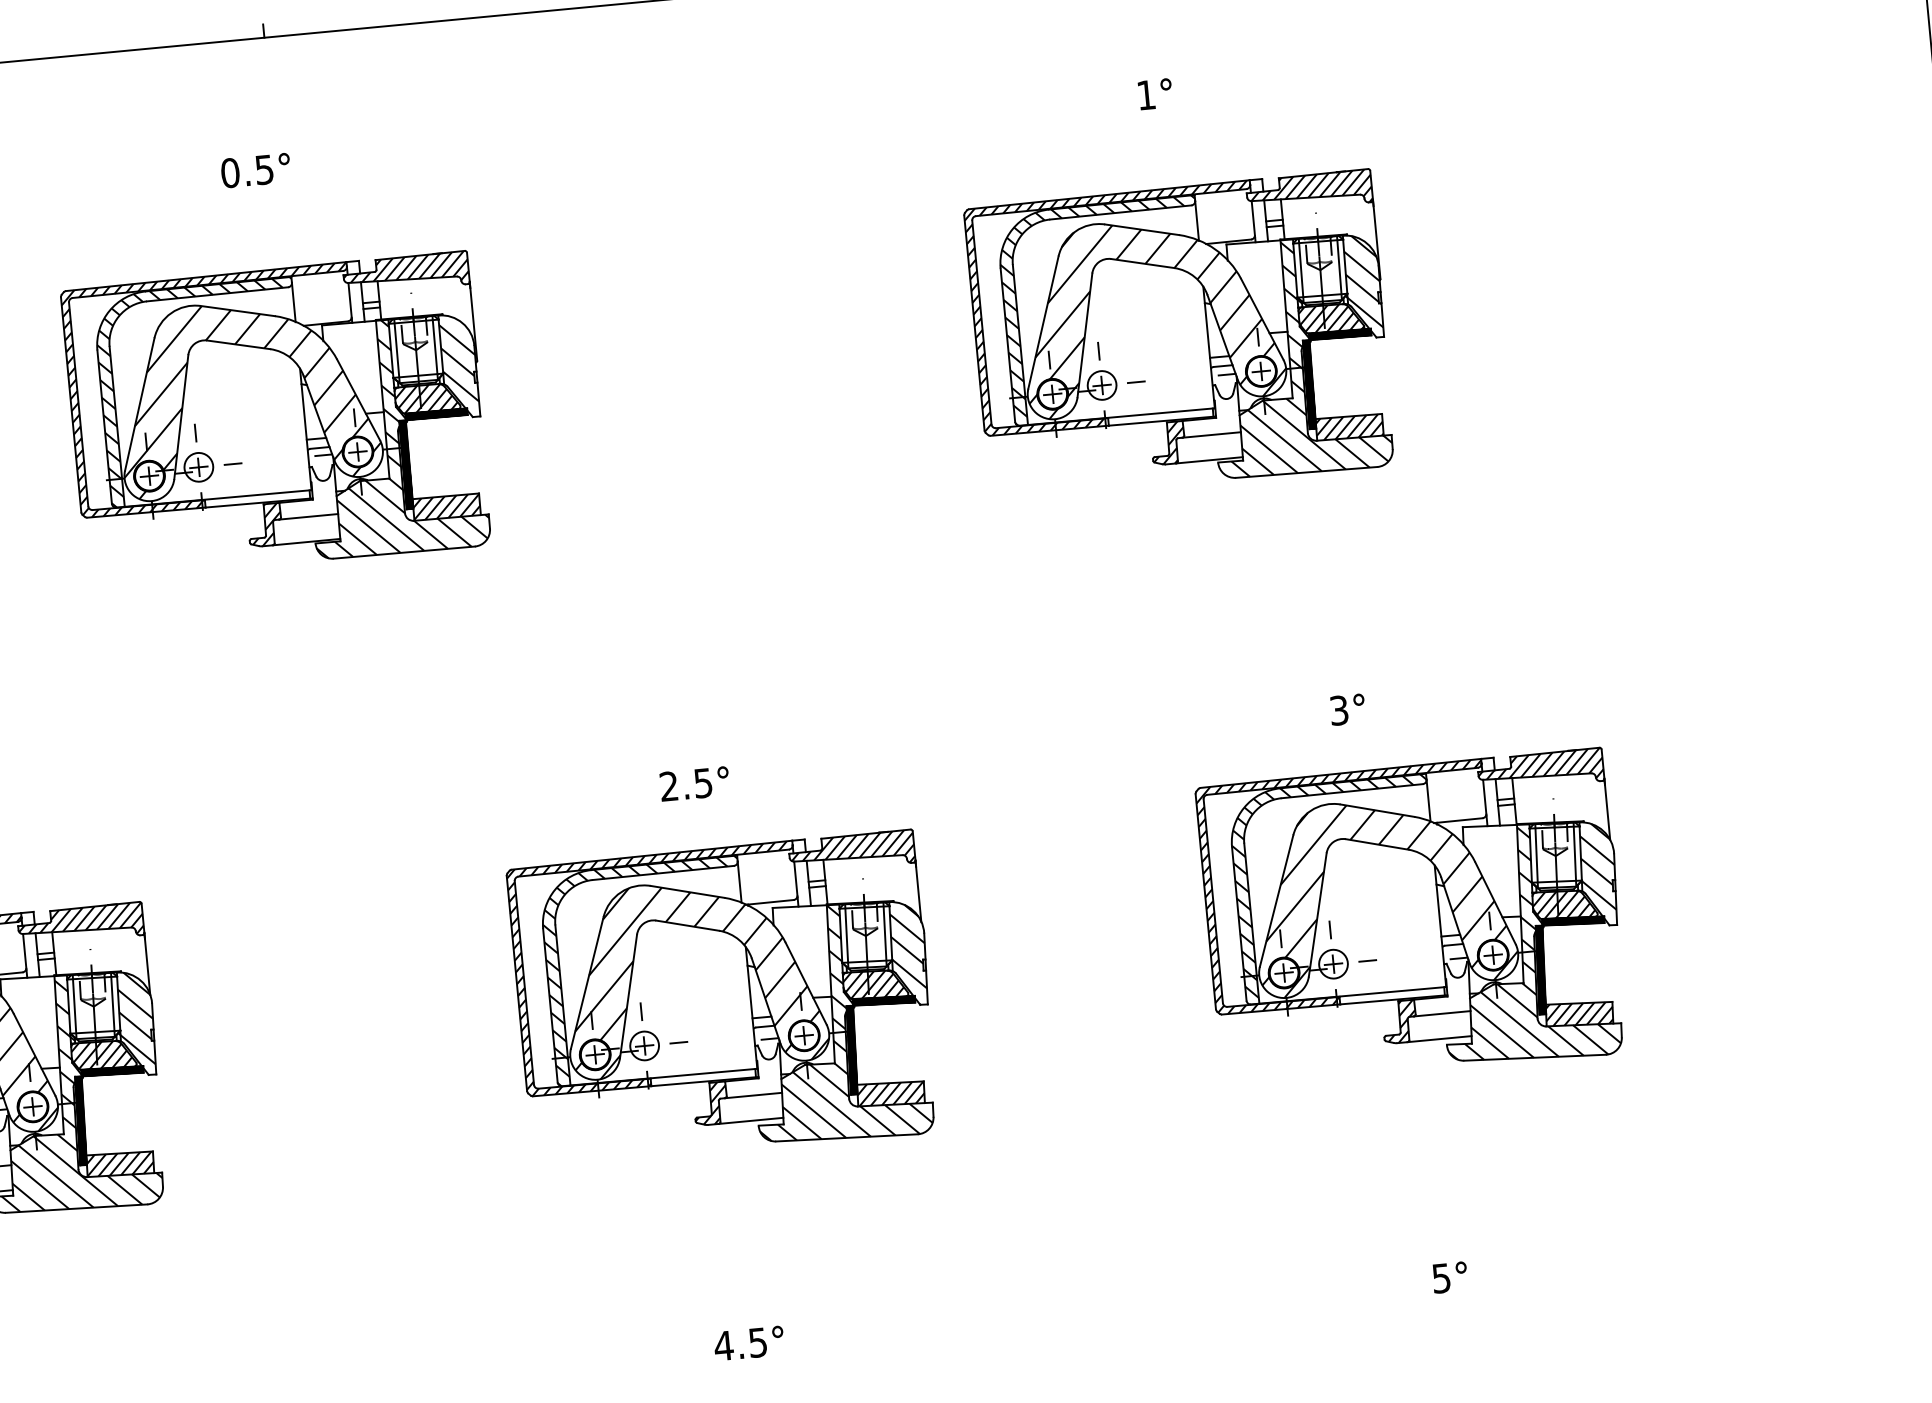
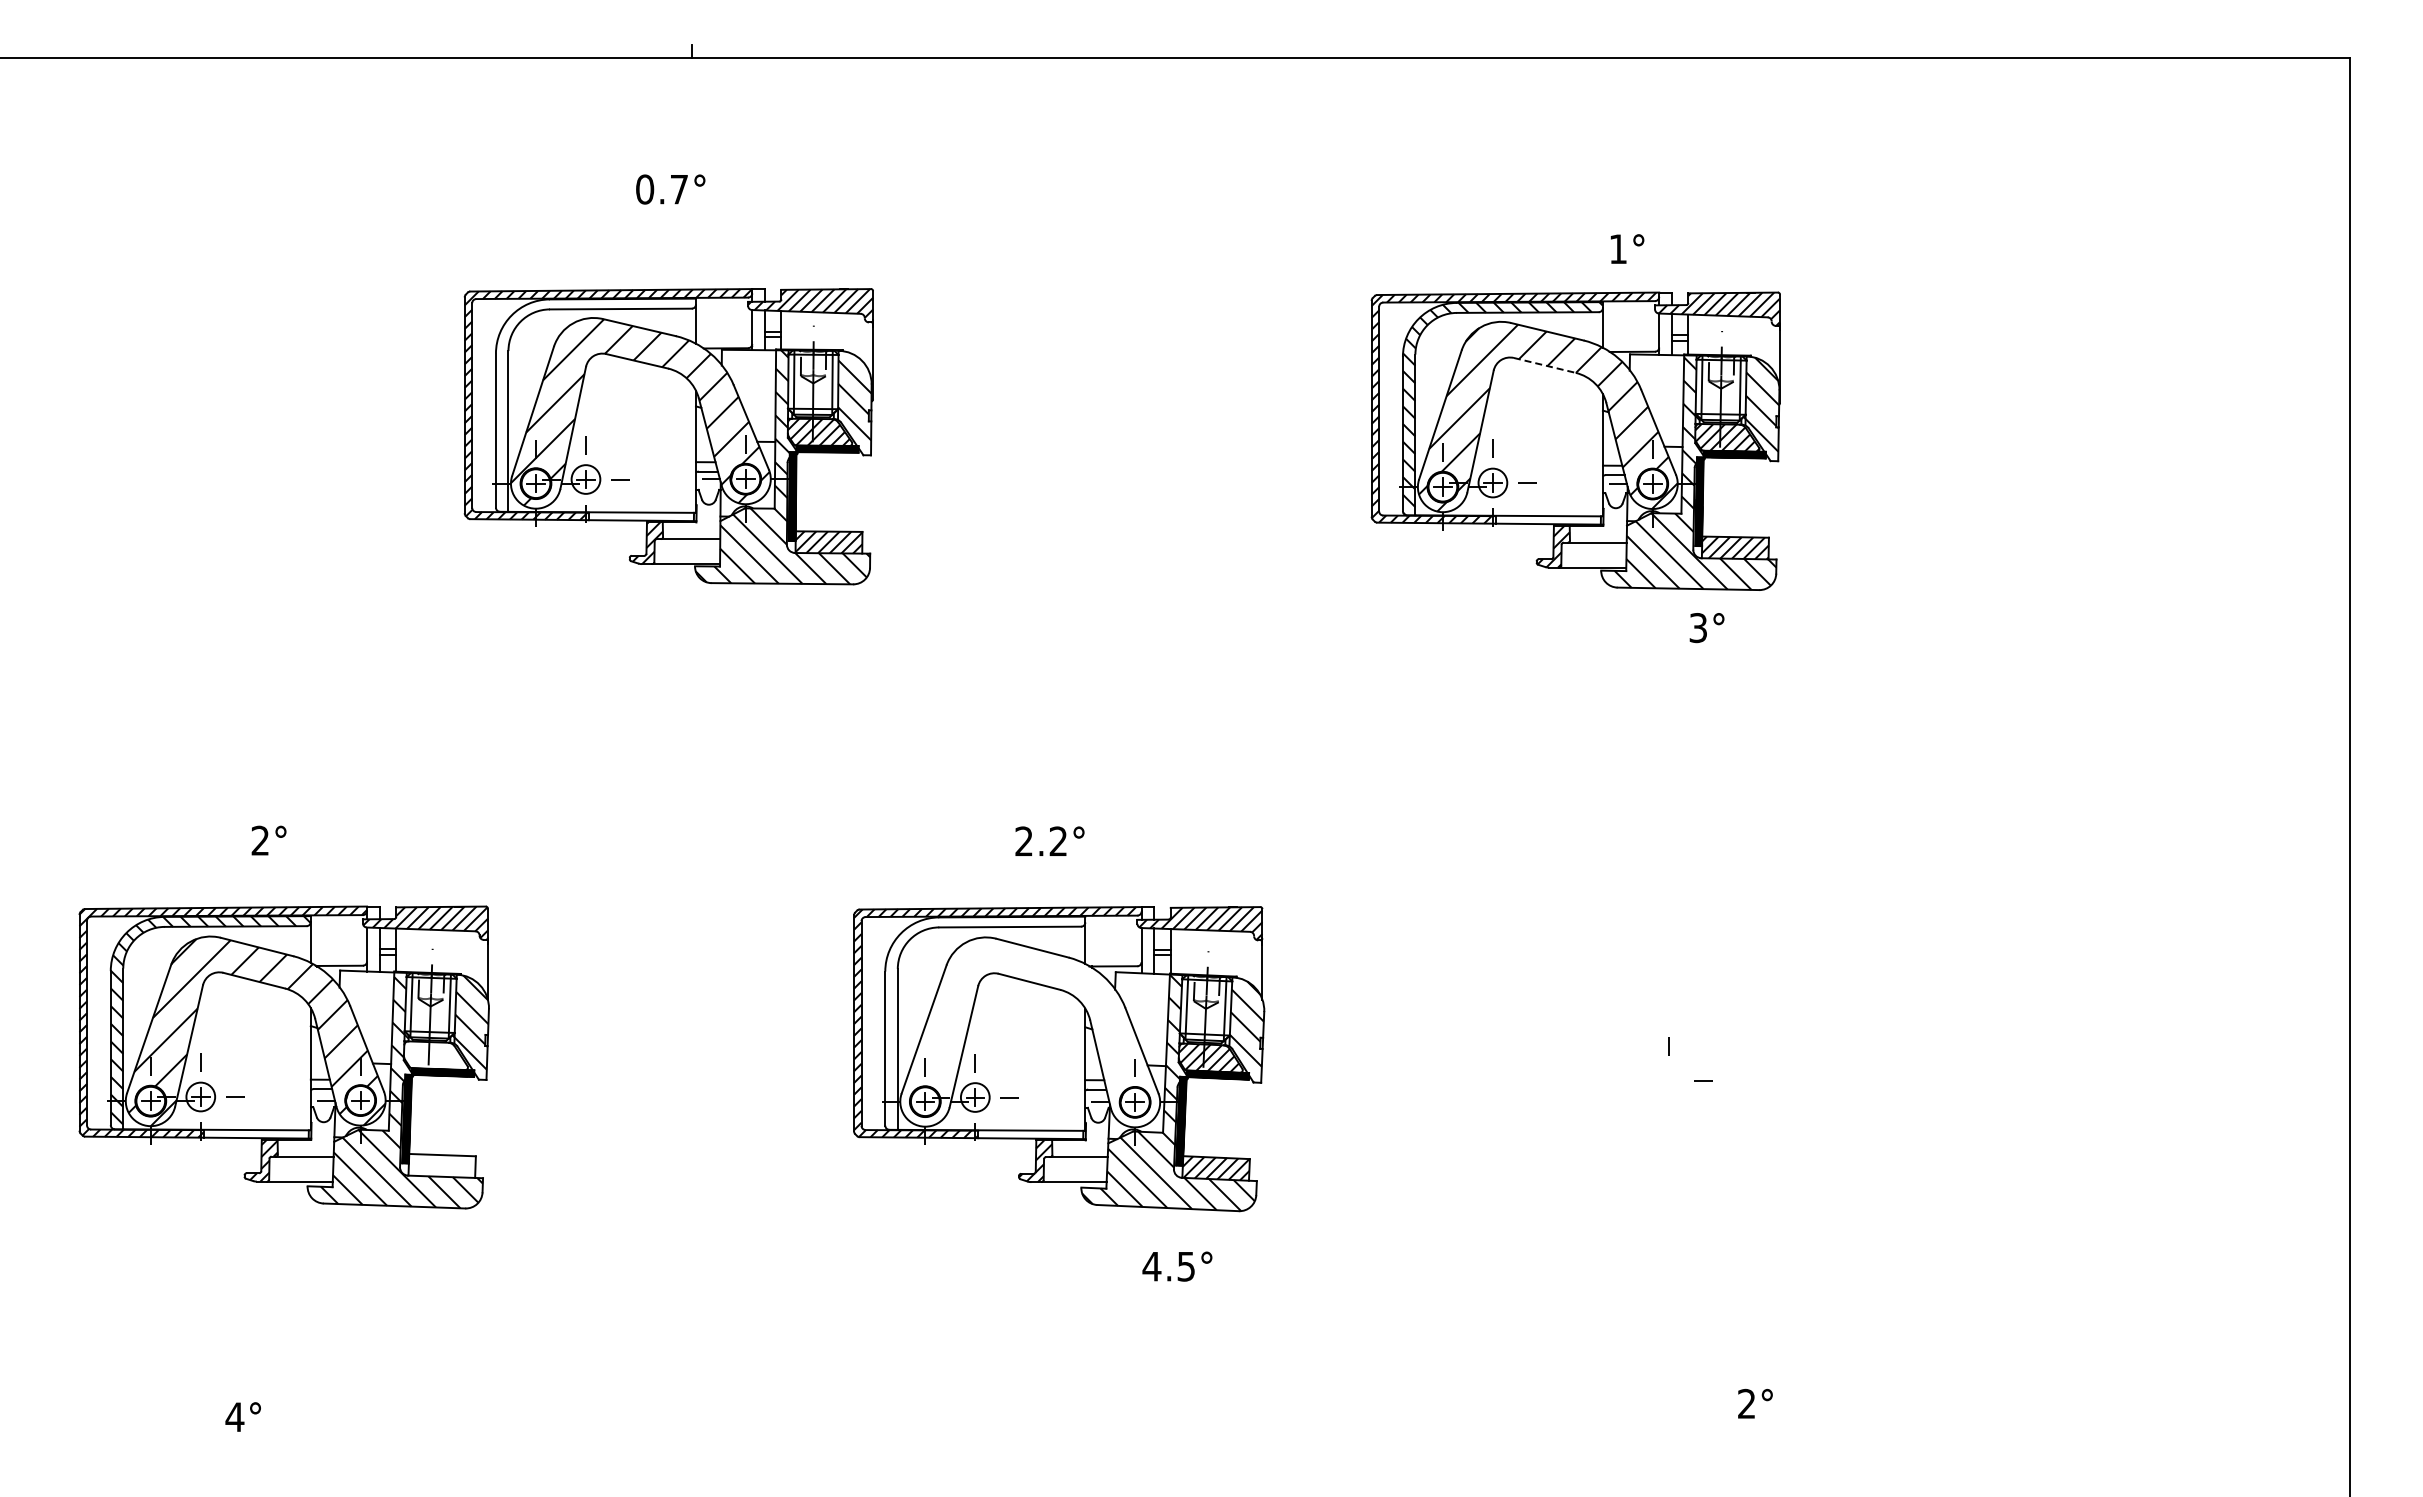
text: (1155, 93) -> (1627, 248), moved
text: (263, 169) -> (678, 189), 0.5° -> 0.7°
line: (1142, 263) -> (1544, 365), solid -> dashed
hatch: (201, 391) -> (595, 404), removed
text: (1347, 710) -> (1706, 628), moved
text: (702, 783) -> (1057, 841), 2.5° -> 2.2°
part: (1413, 919) -> (1752, 1043), removed
hatch: (647, 970) -> (985, 1022), removed
hatch: (694, 975) -> (1031, 1032), removed
hatch: (103, 1054) -> (435, 1055), removed
hatch: (119, 1163) -> (441, 1165), removed
text: (1441, 1278) -> (1746, 1403), 5° -> 2°
text: (749, 1343) -> (1177, 1266), moved

